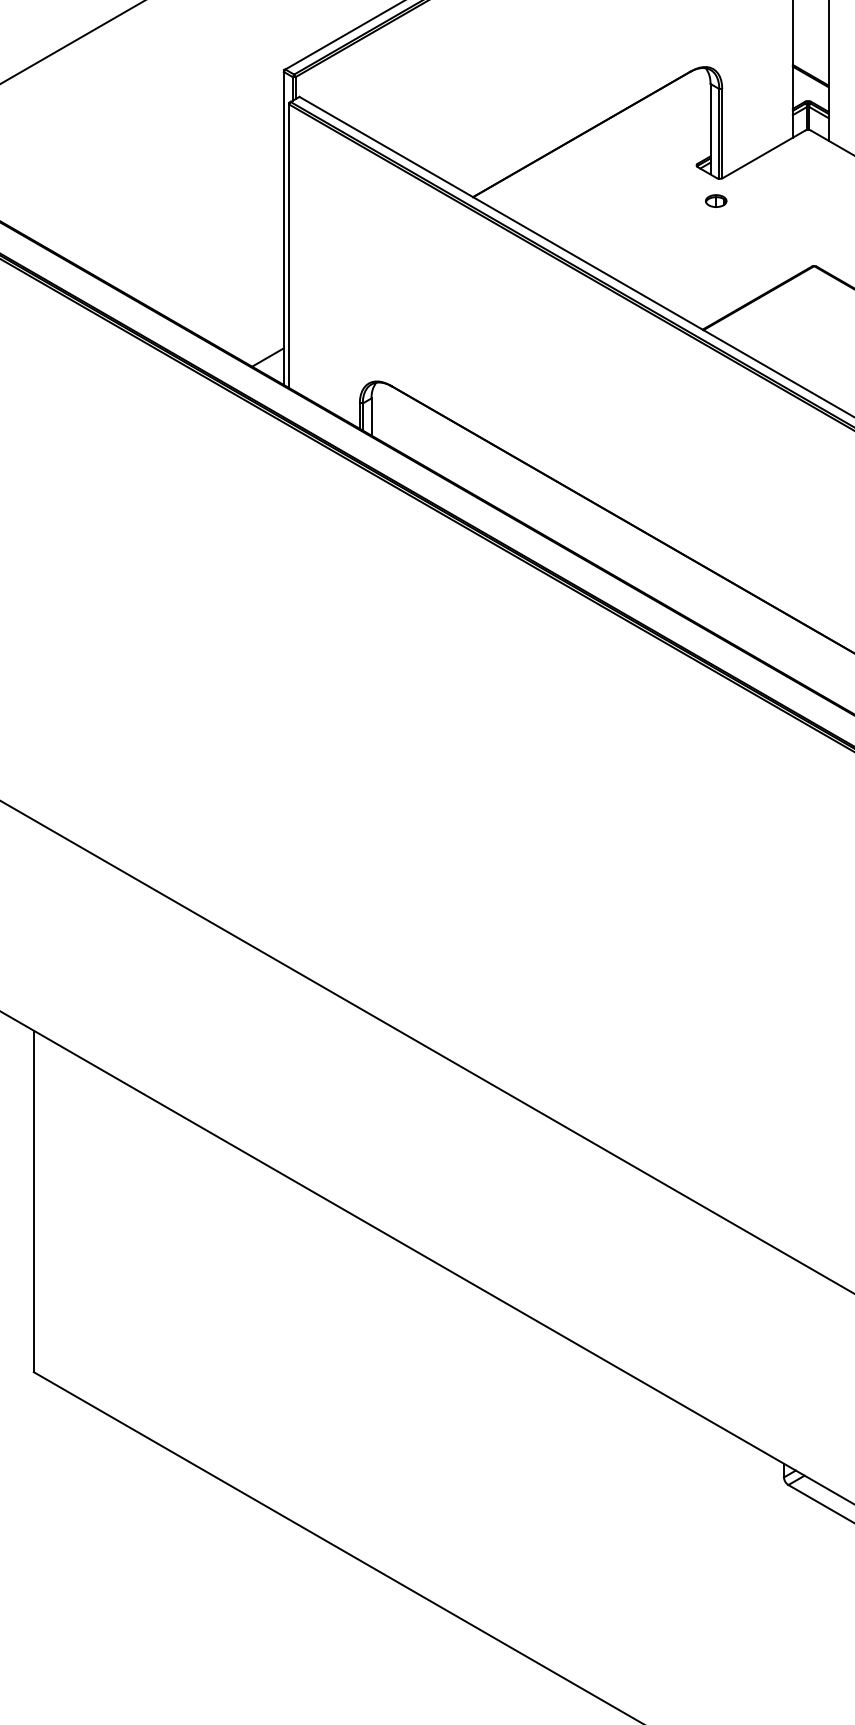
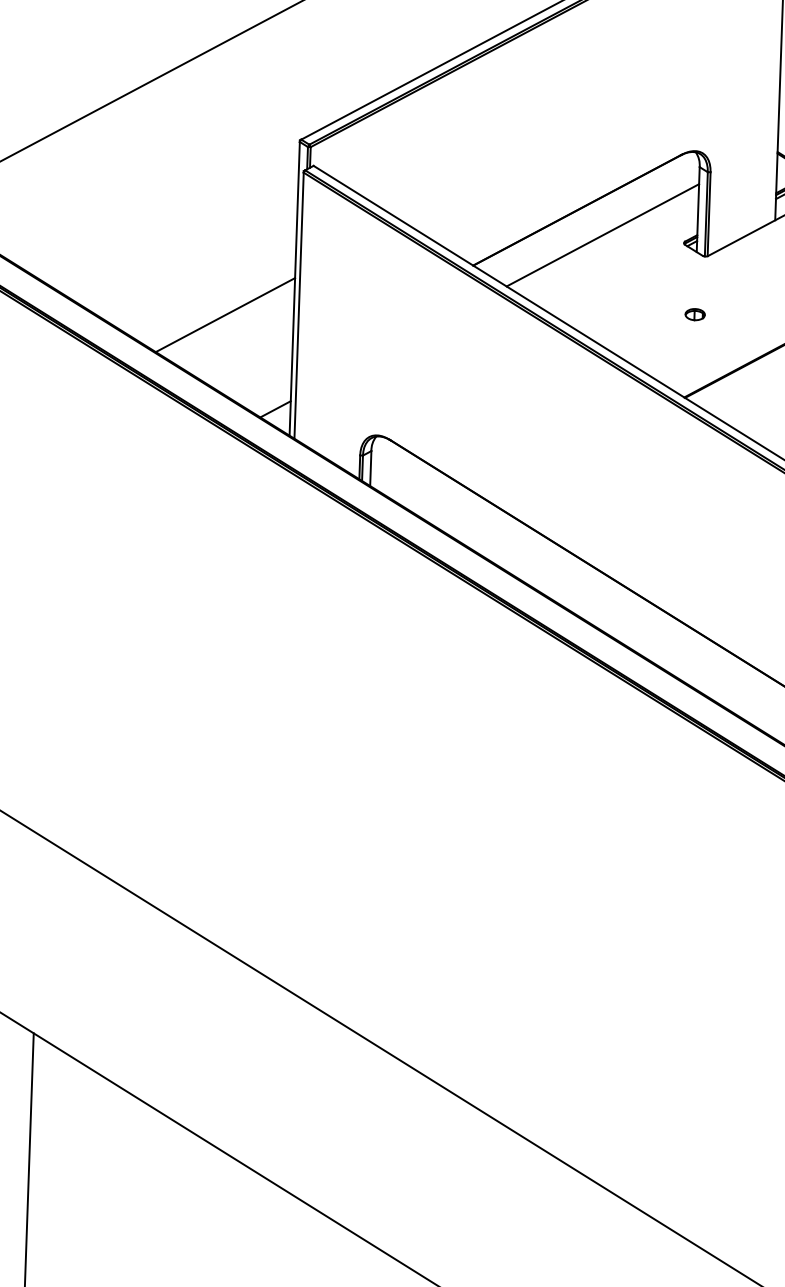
line: (609, 160) -> (602, 235), added
part: (716, 200) -> (695, 314), moved
line: (210, 259) -> (224, 315), added

